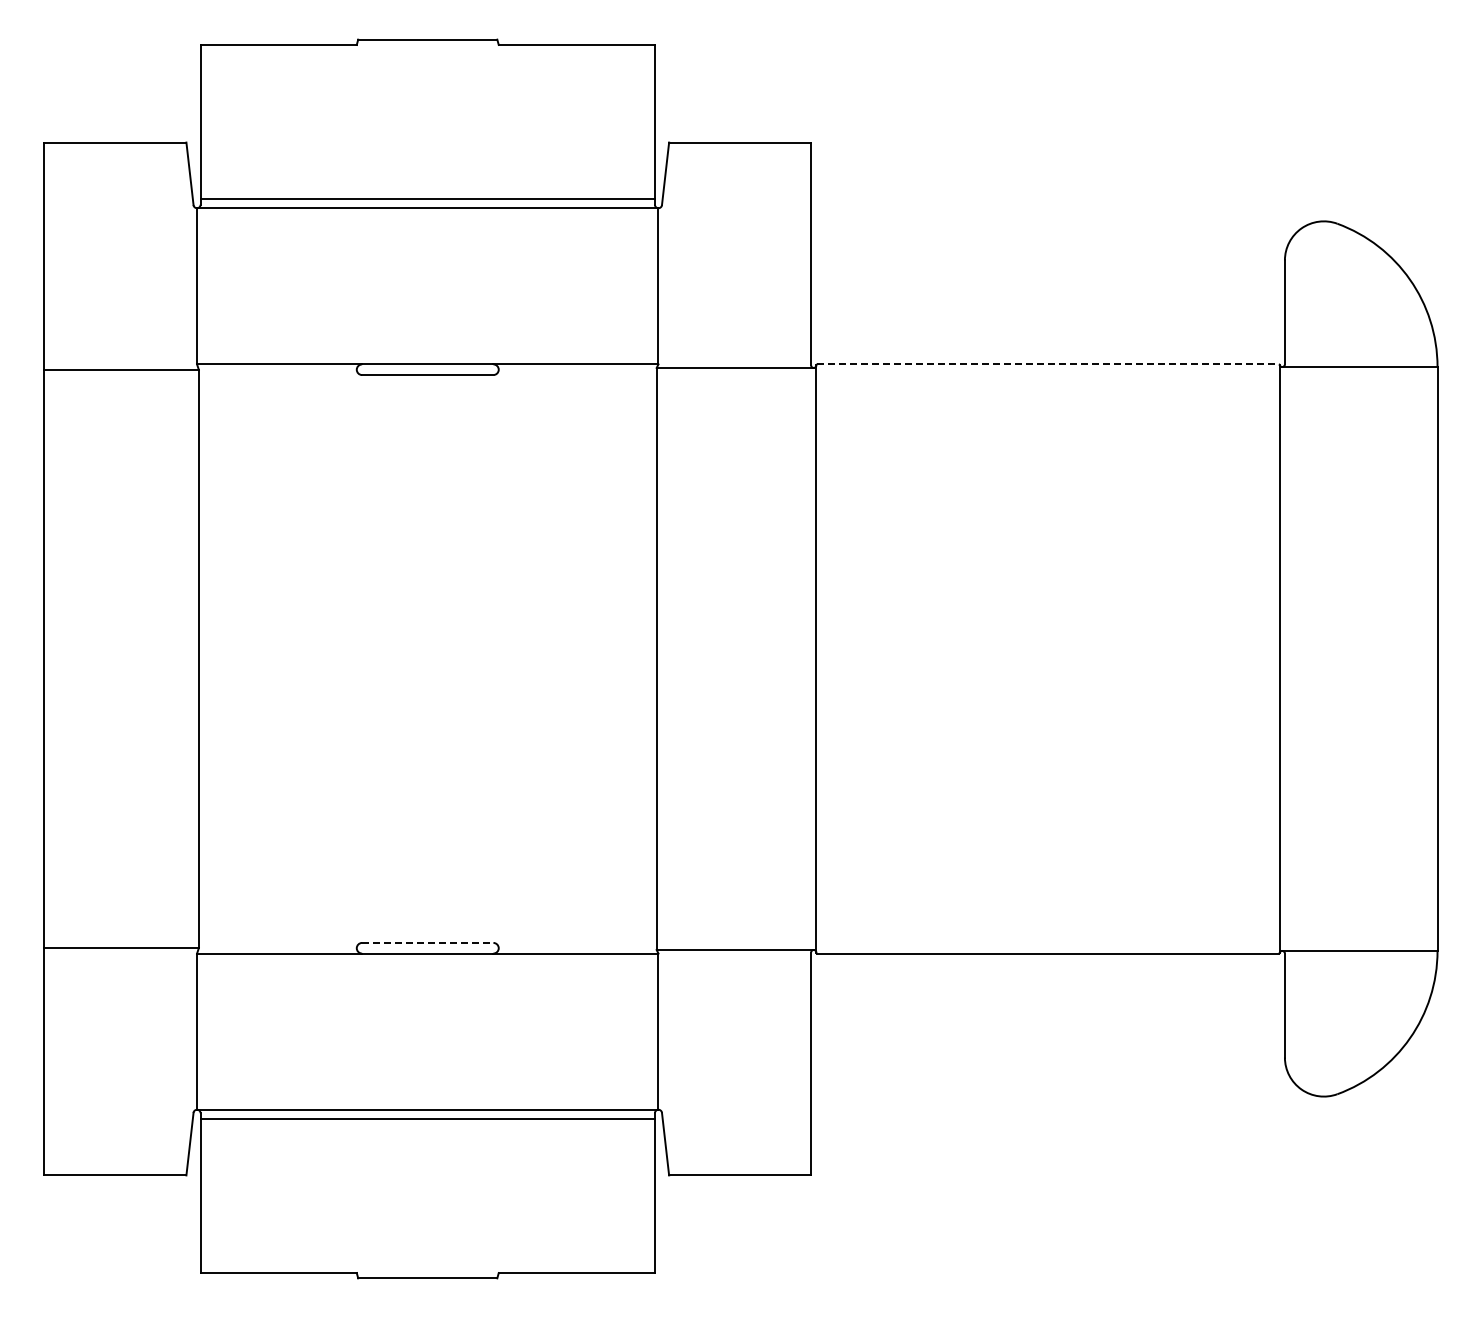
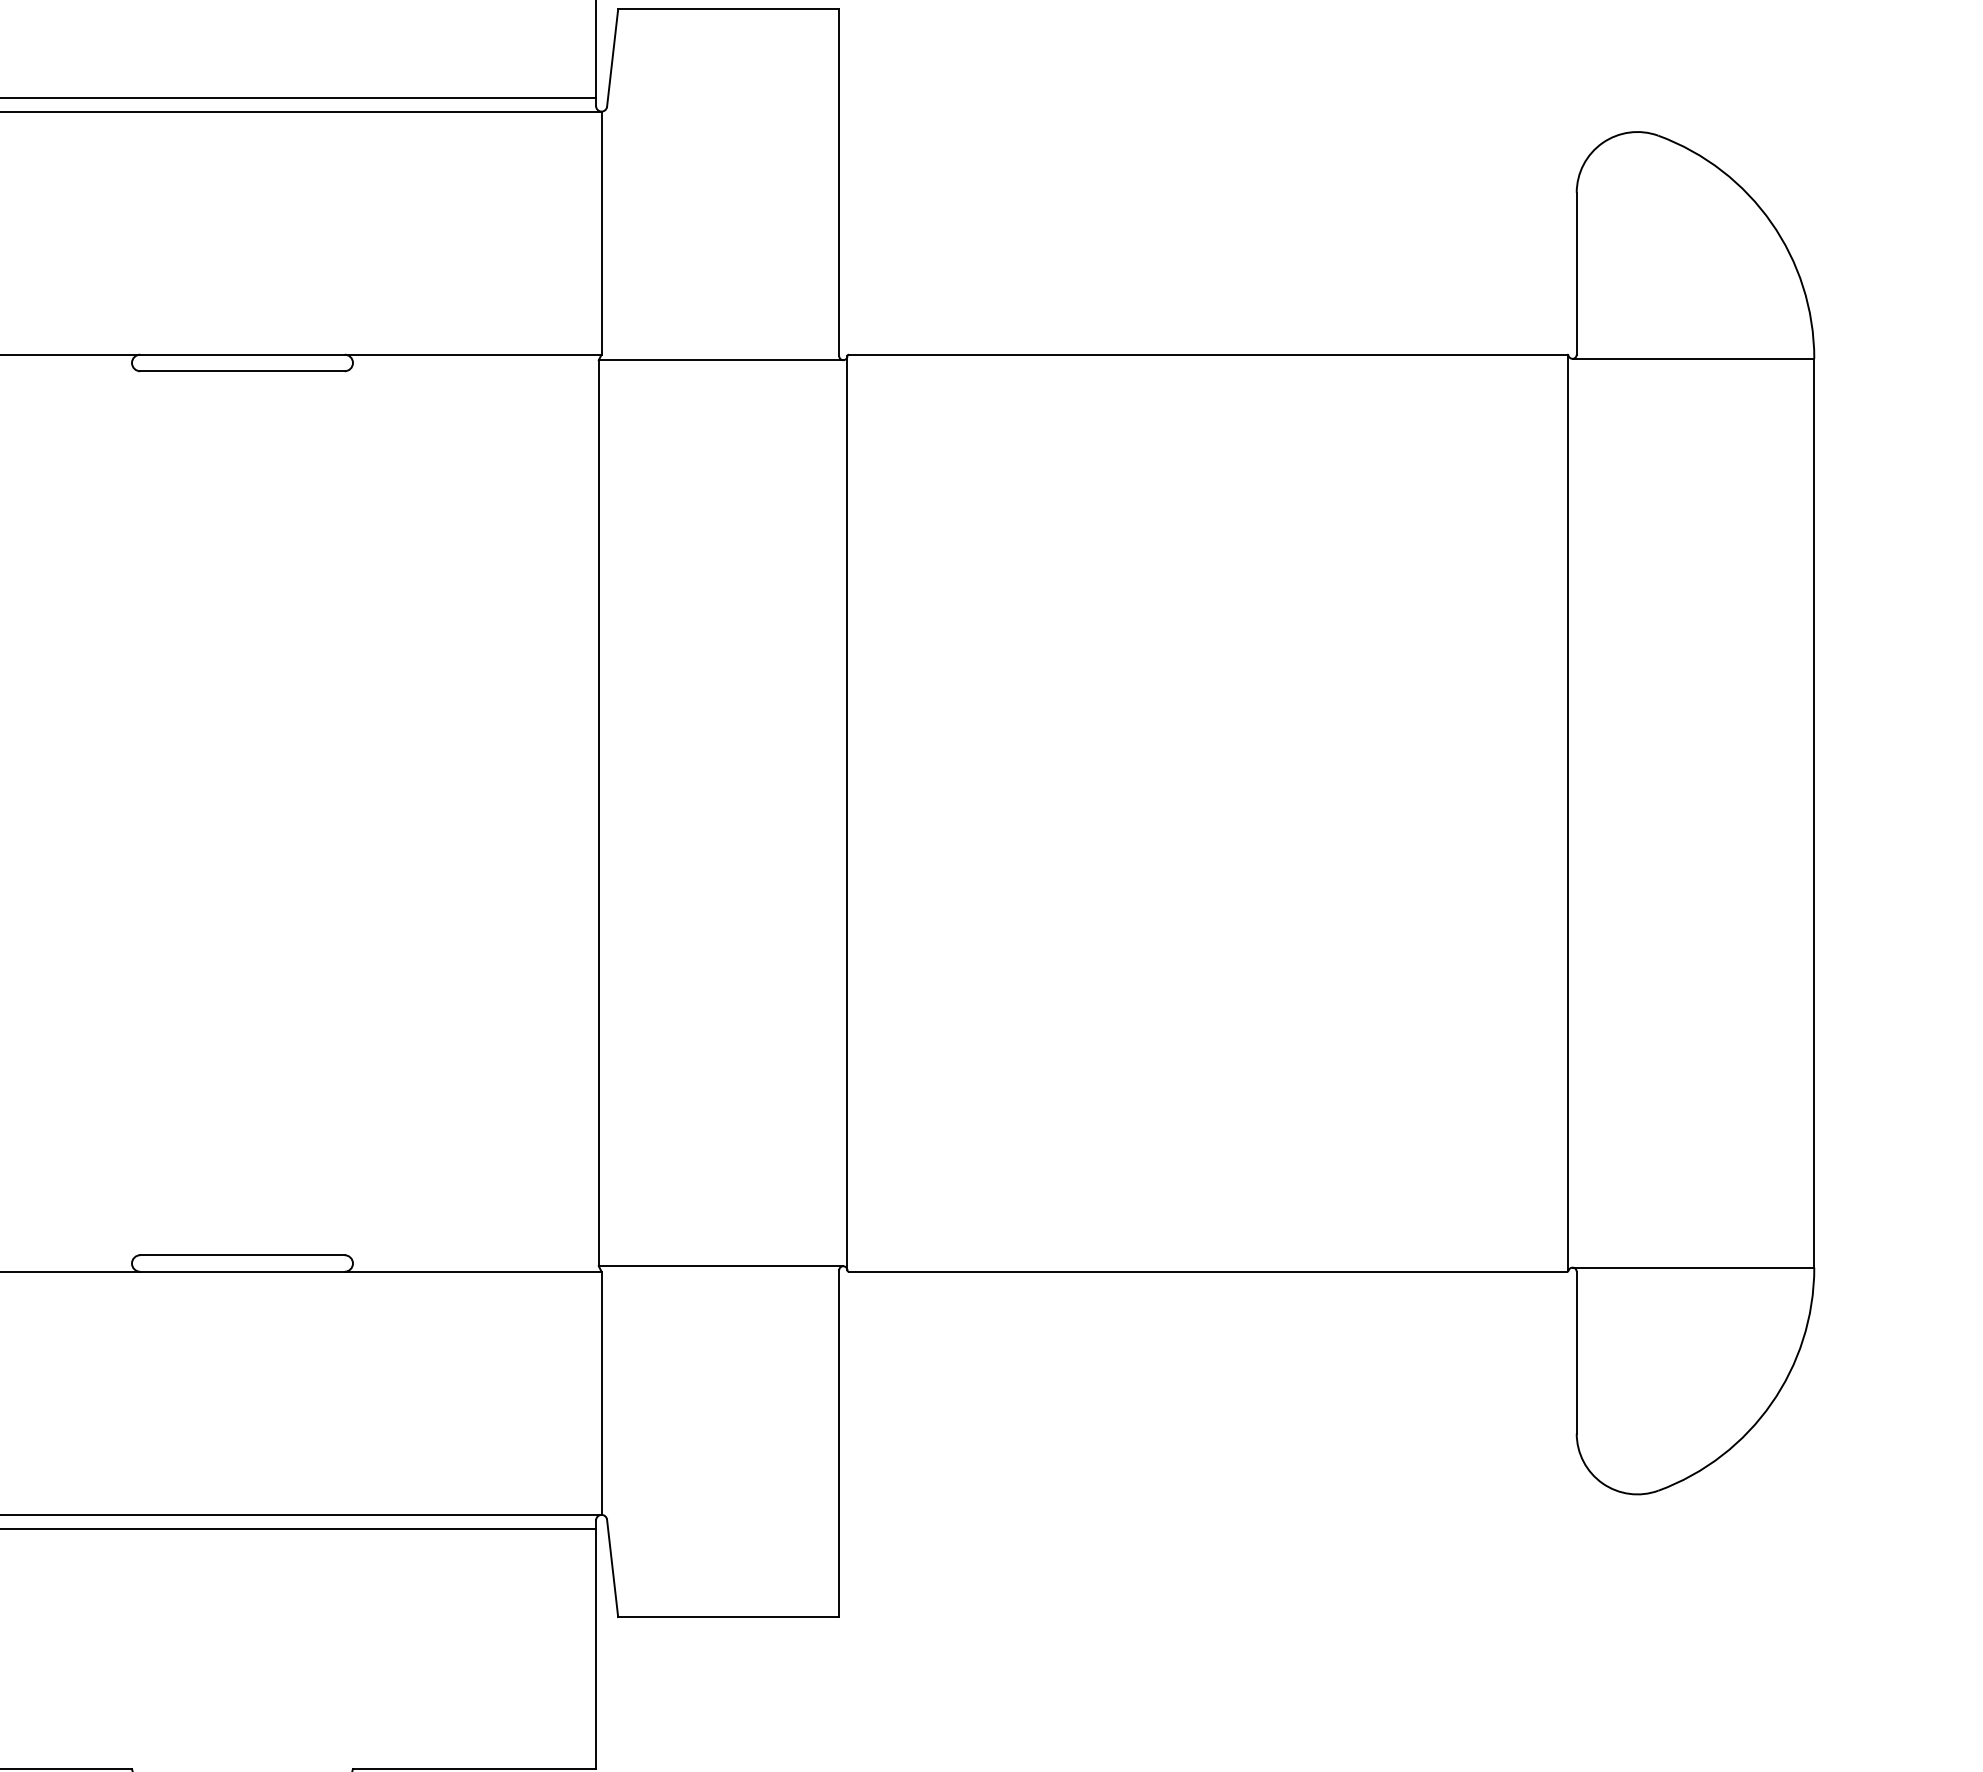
line: (1048, 364) -> (1208, 354), dashed -> solid
line: (427, 942) -> (242, 1254), dashed -> solid

